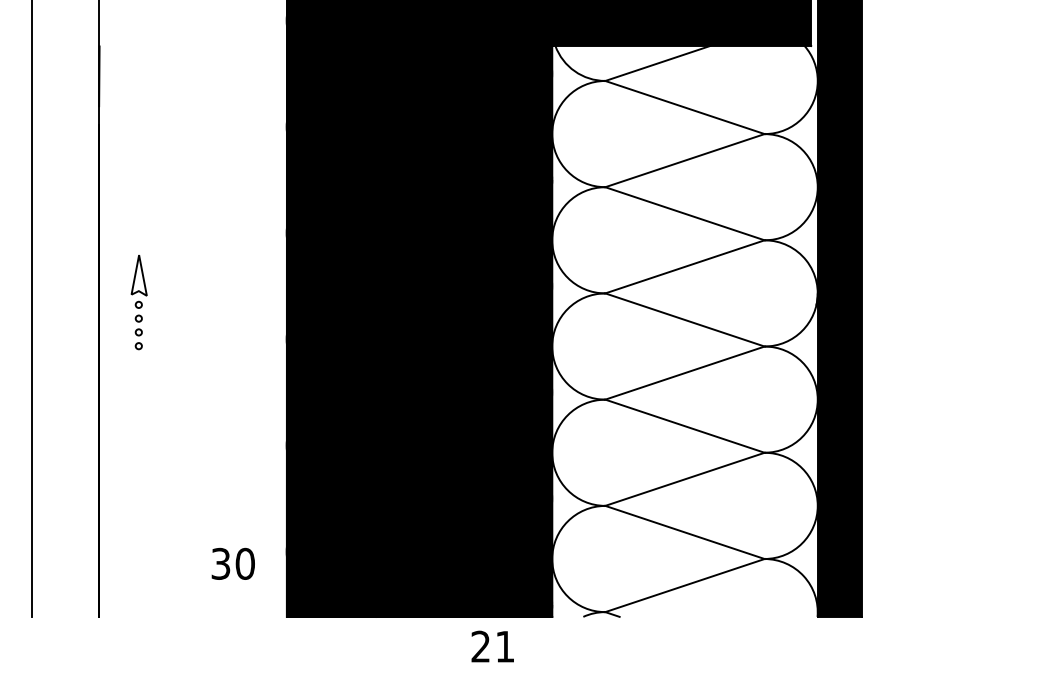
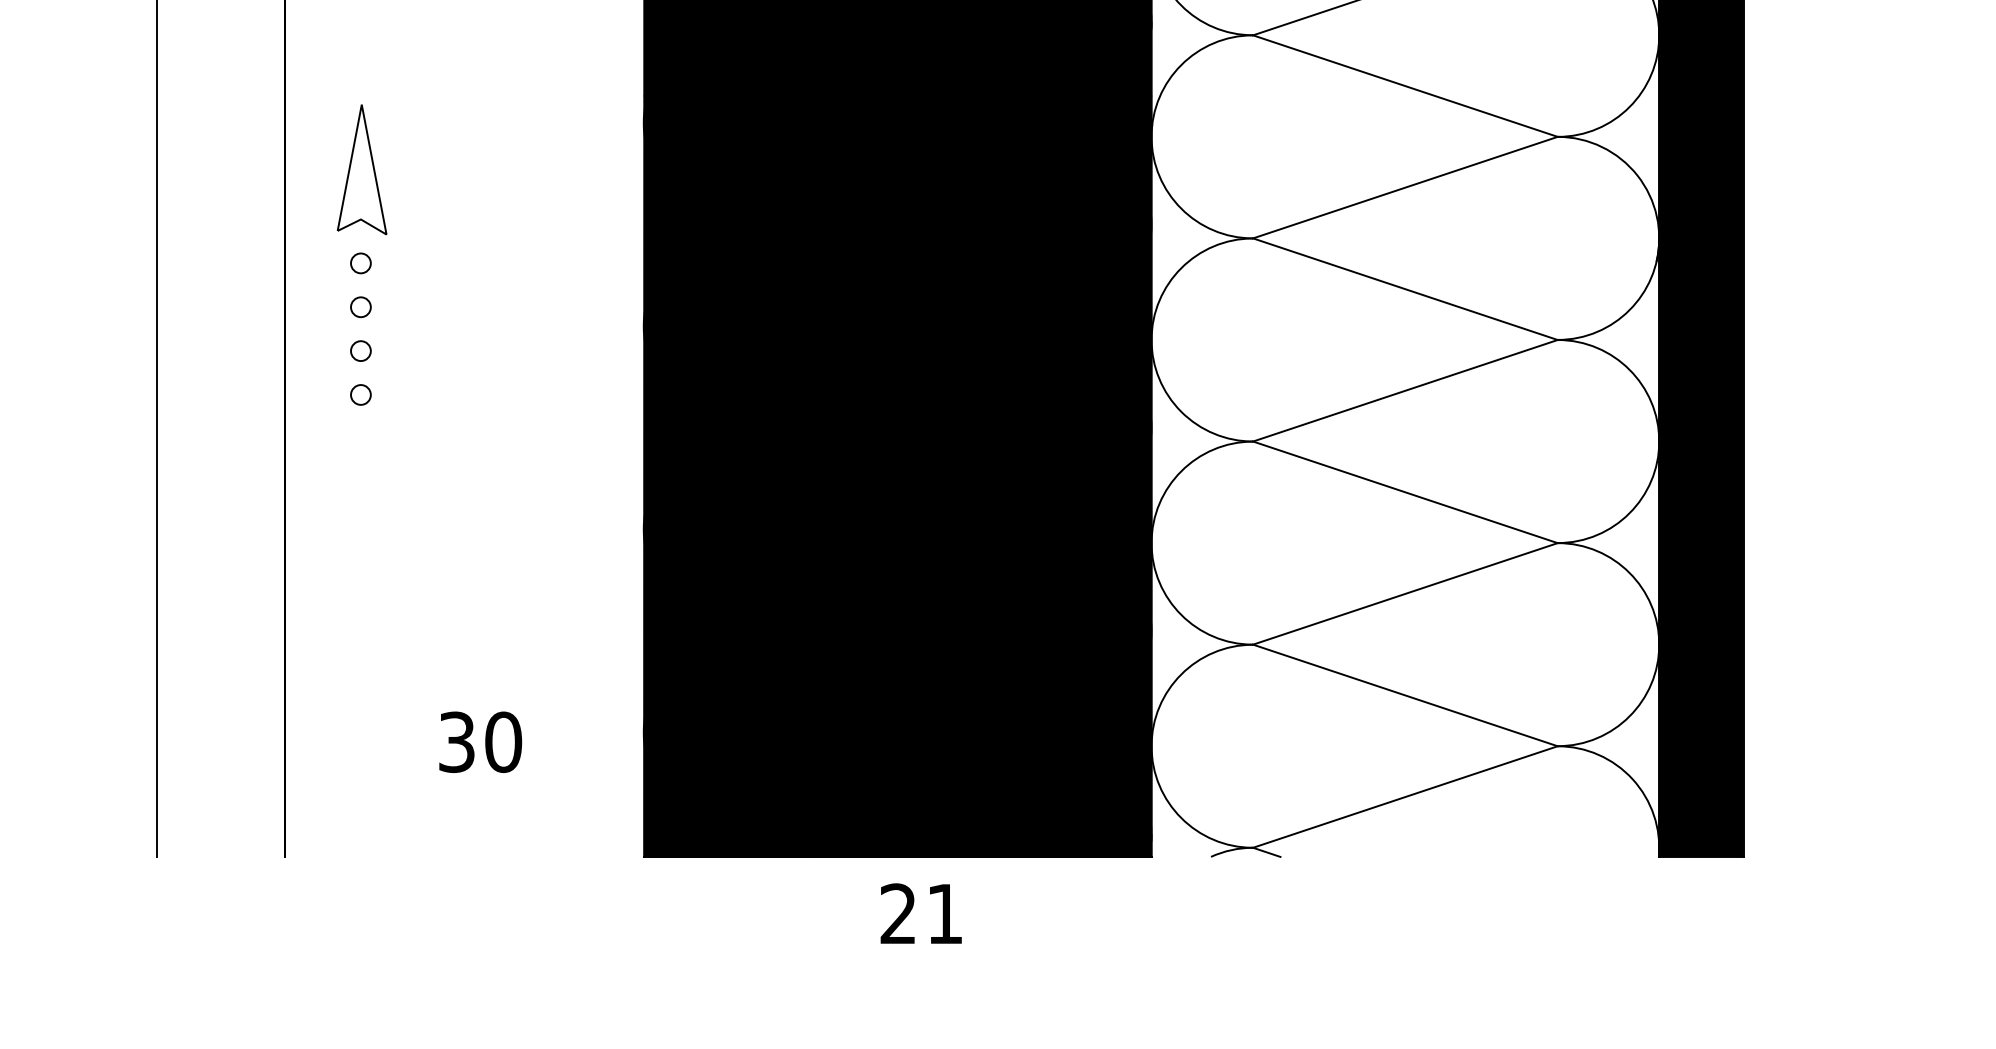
part: (138, 302) -> (360, 255), size x1.67
text: (232, 563) -> (478, 741), moved
text: (492, 646) -> (920, 913), moved

